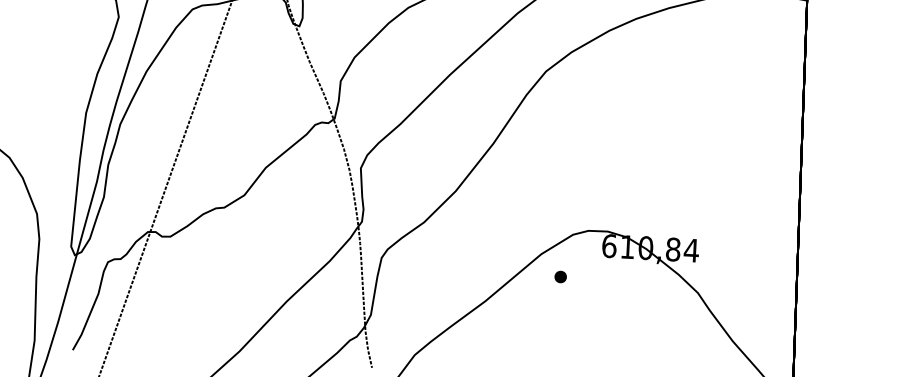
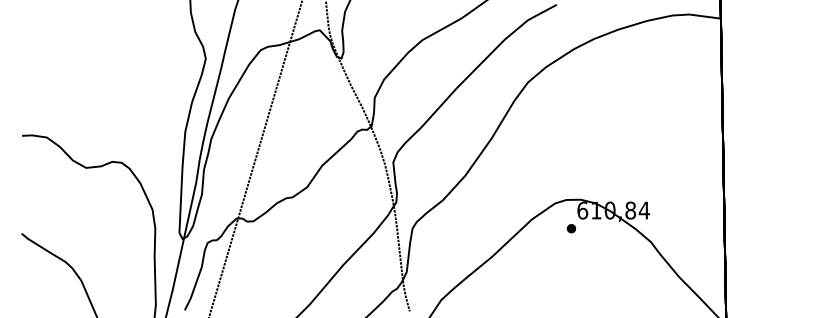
part: (560, 276) -> (571, 228), moved

